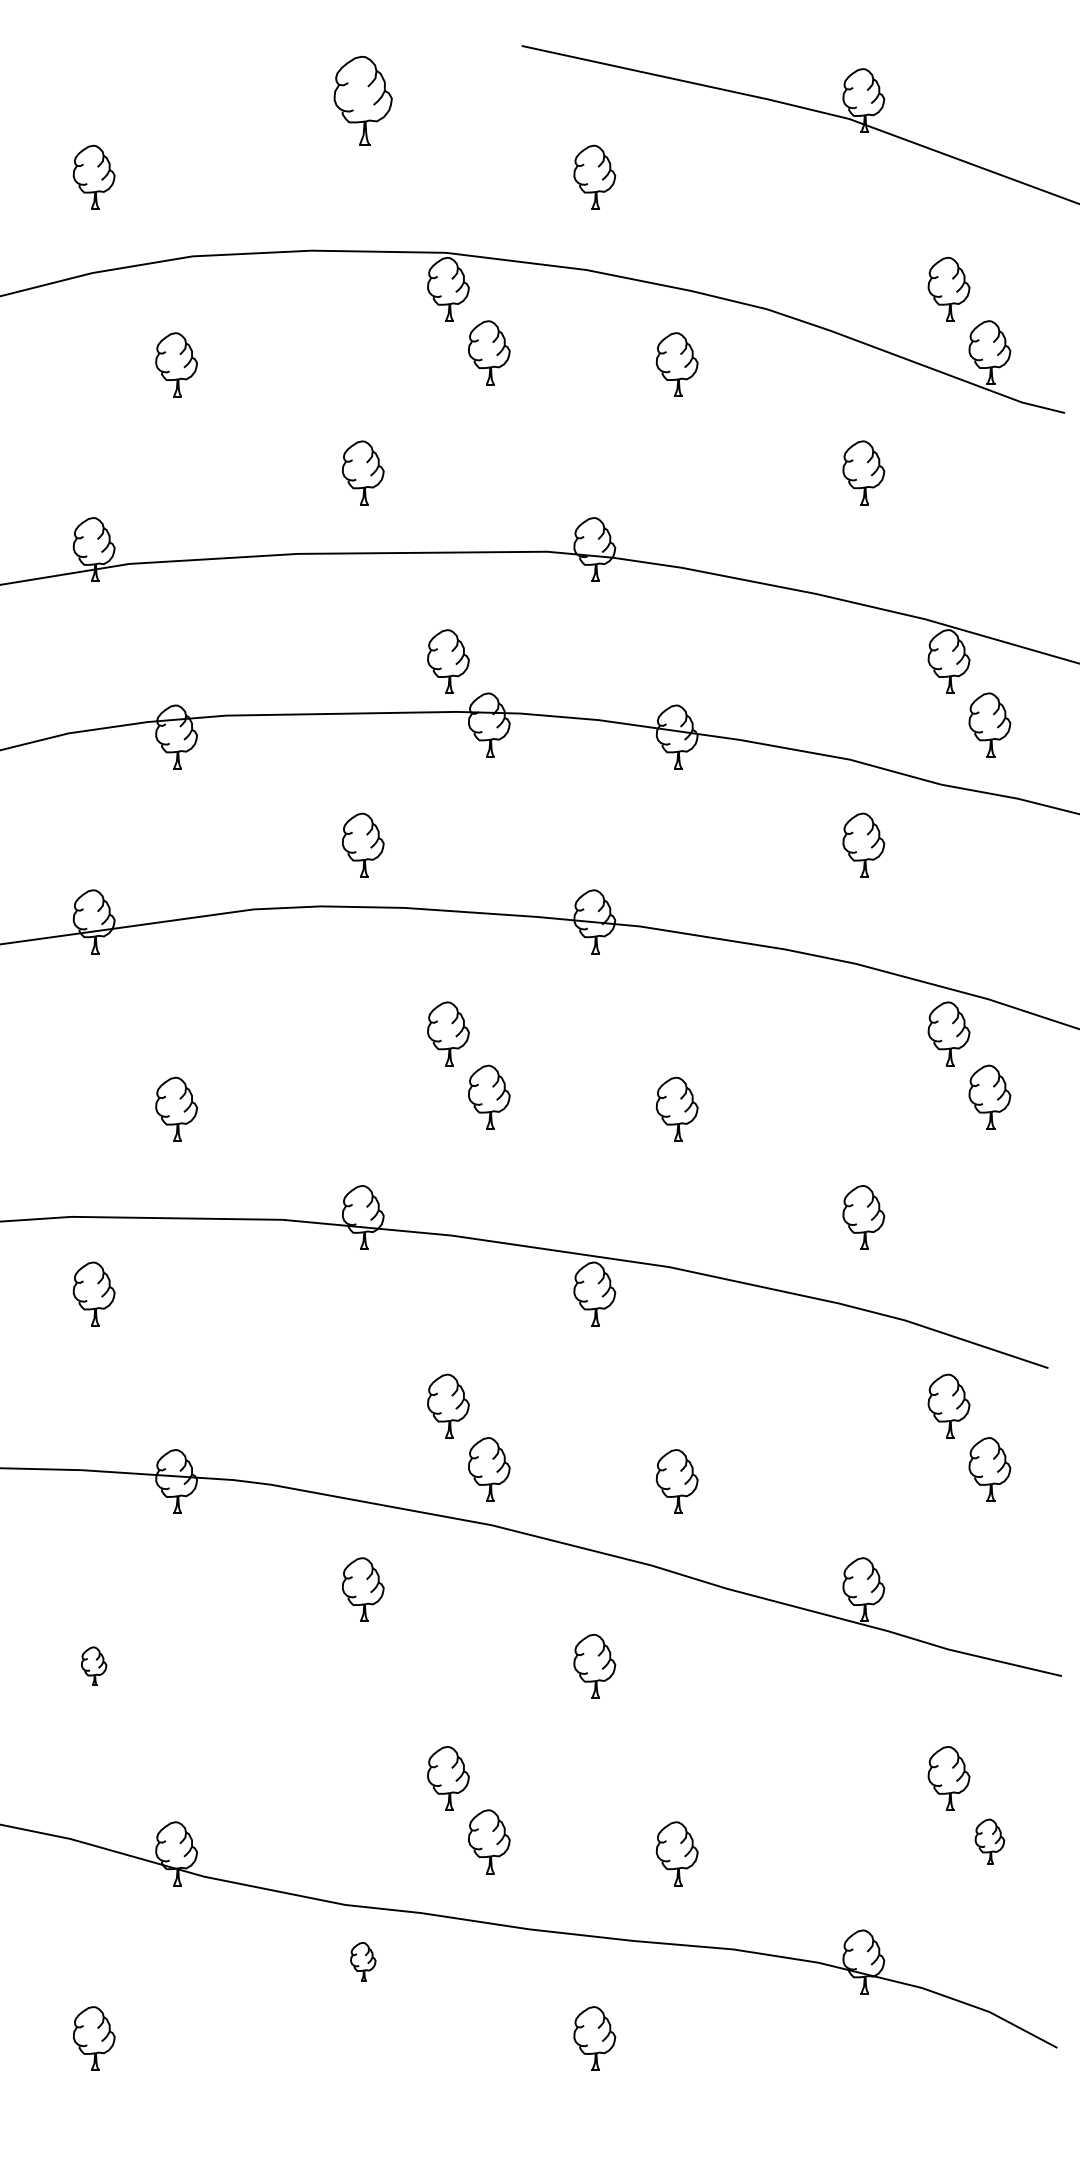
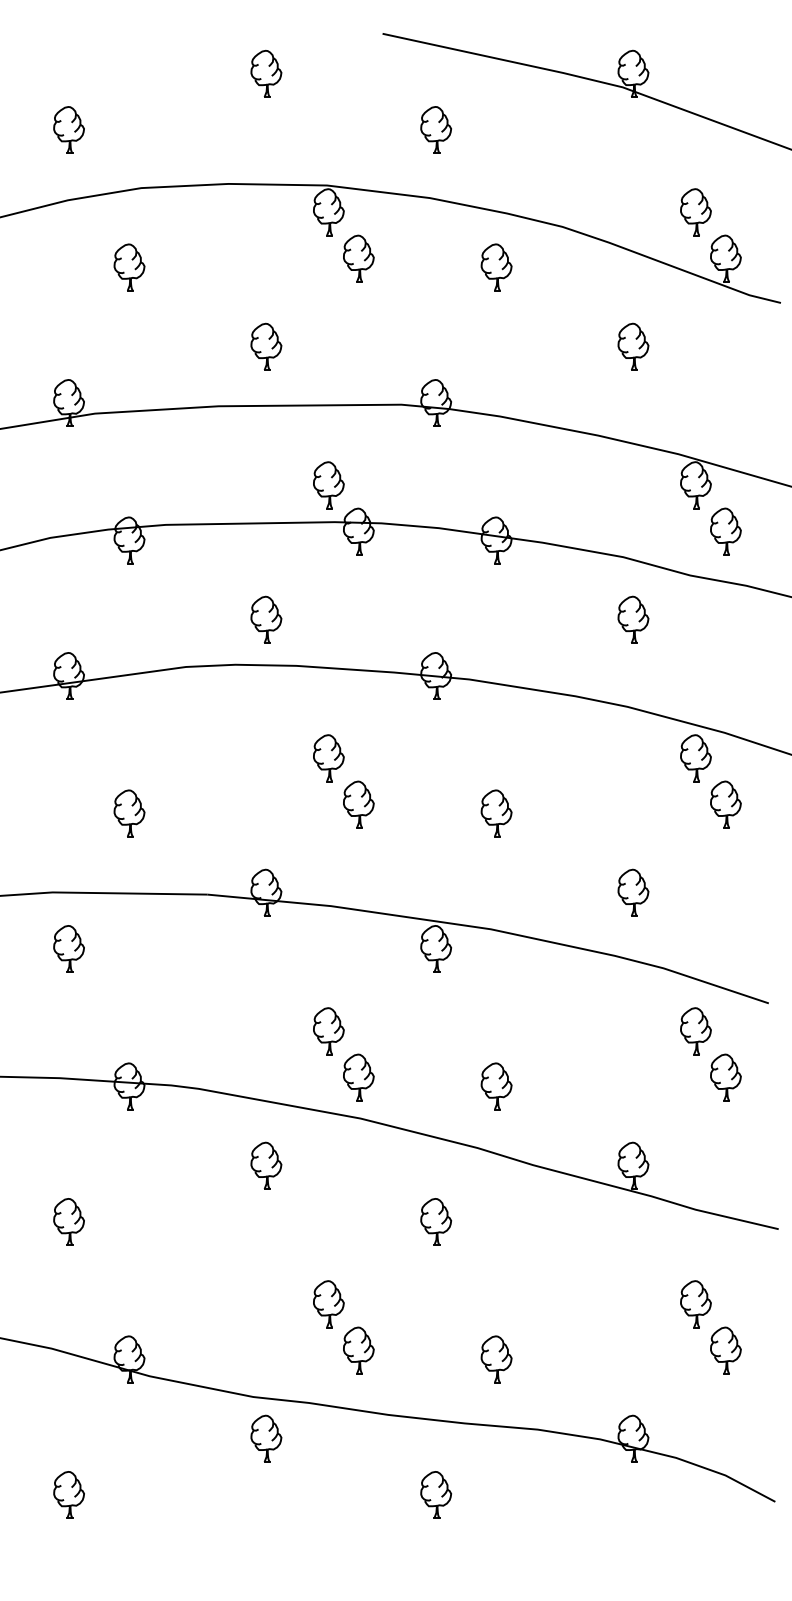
part: (363, 100) -> (266, 73), size x0.71
part: (93, 1665) -> (68, 1221), size x1.67
part: (989, 1841) -> (725, 1350), size x1.43
part: (363, 1961) -> (266, 1438), size x1.67

